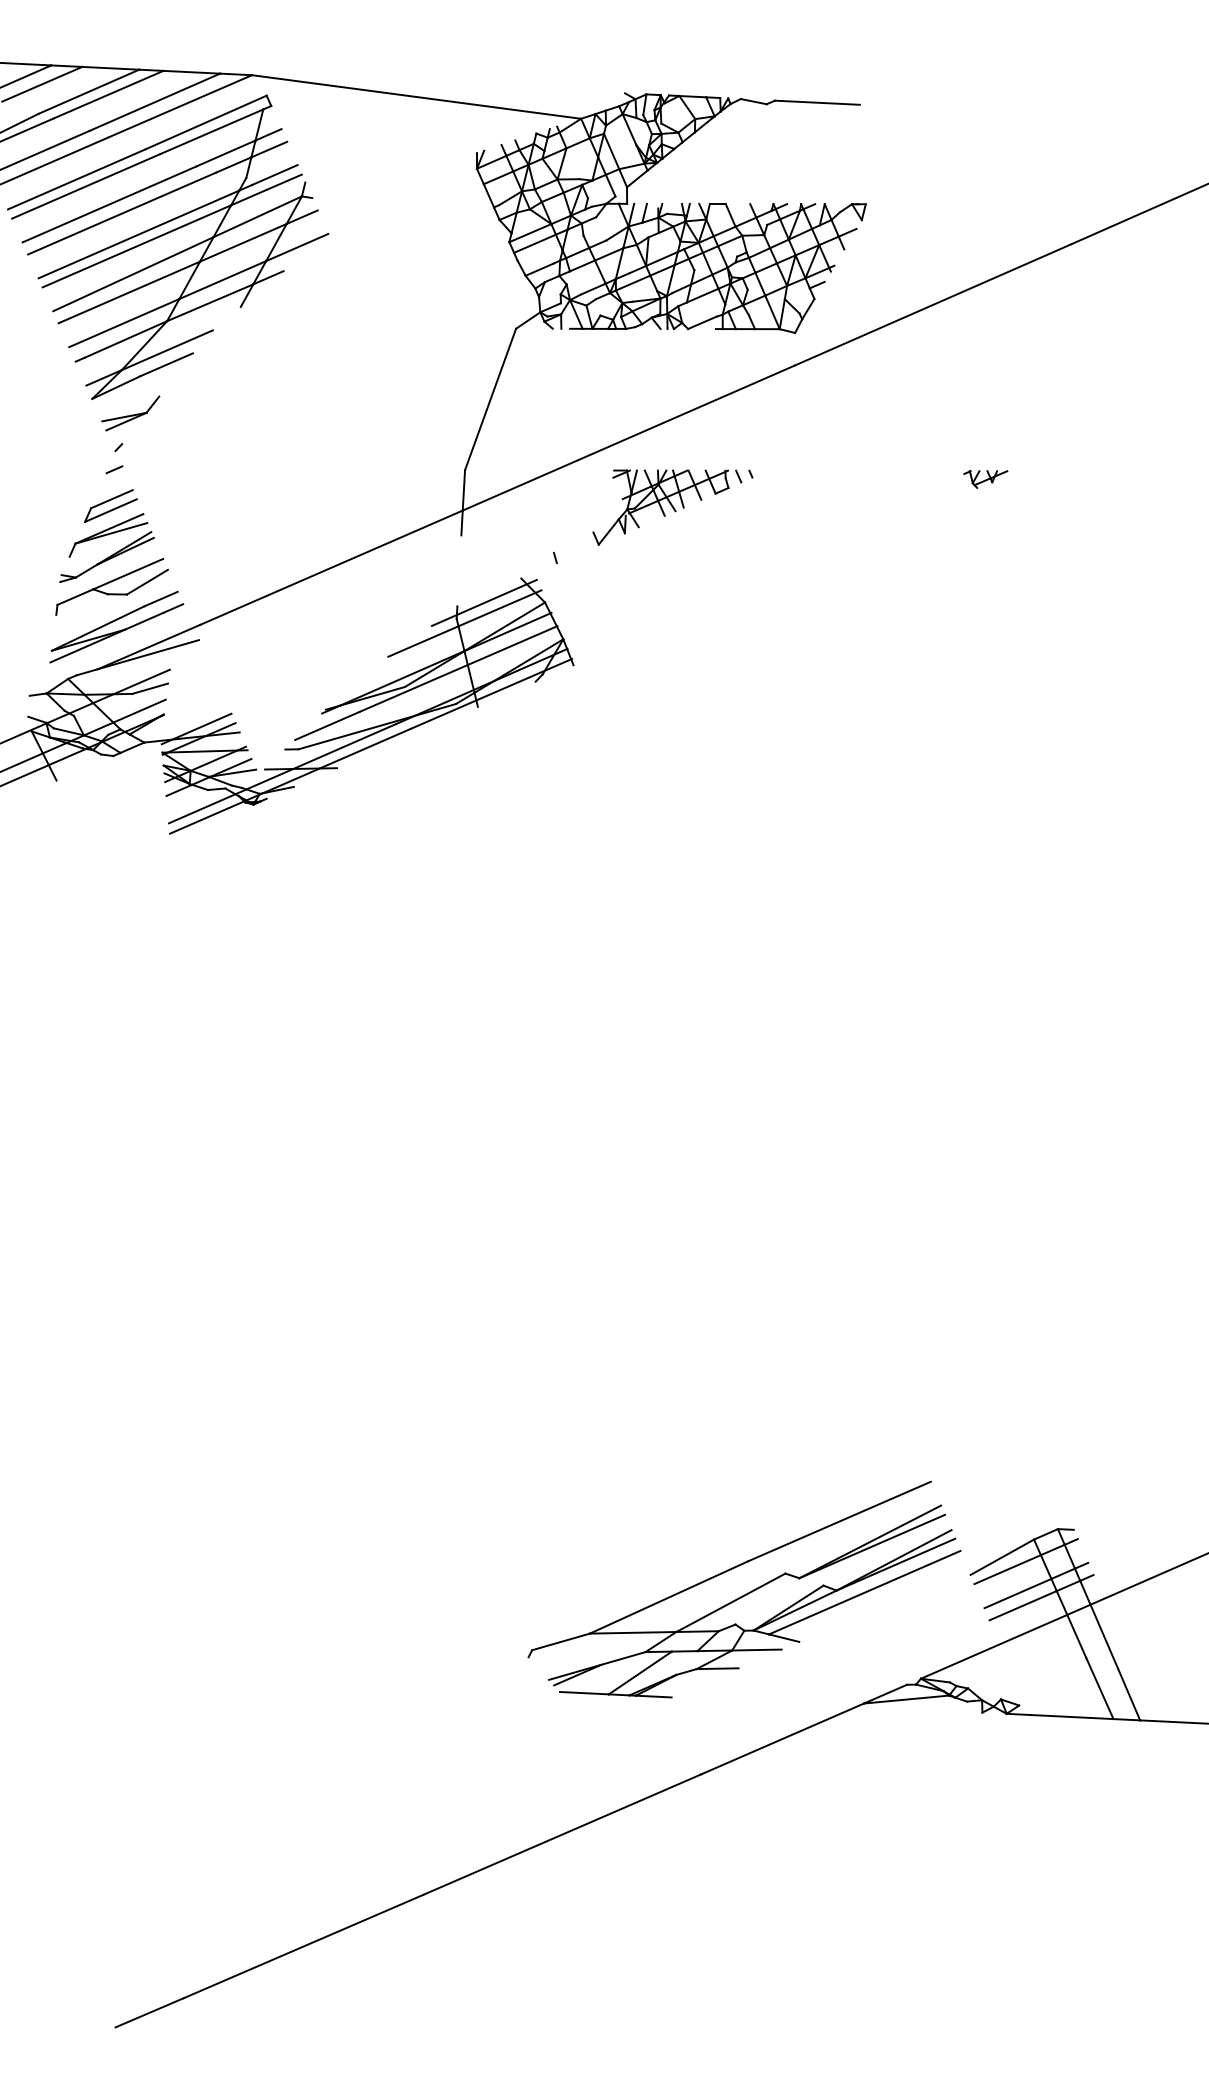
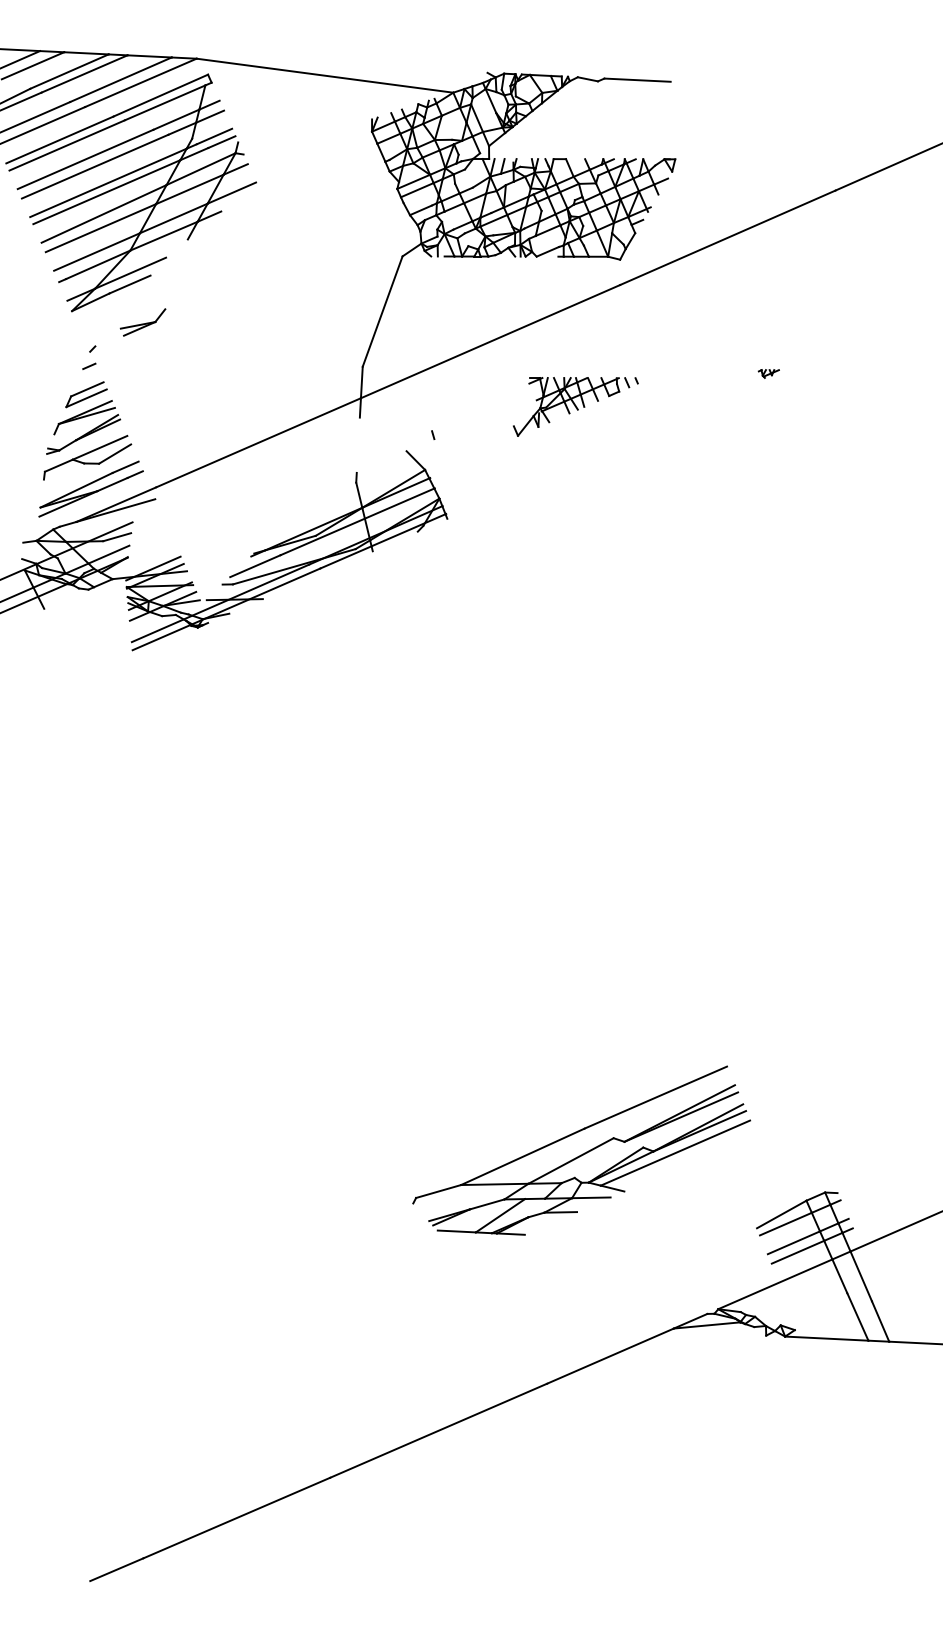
part: (130, 413) -> (142, 322), moved
part: (985, 478) -> (768, 373), size x0.6
part: (672, 507) -> (575, 406), moved
line: (483, 603) -> (377, 470), removed
line: (464, 623) -> (362, 486), removed
part: (744, 1589) -> (581, 1150), moved

